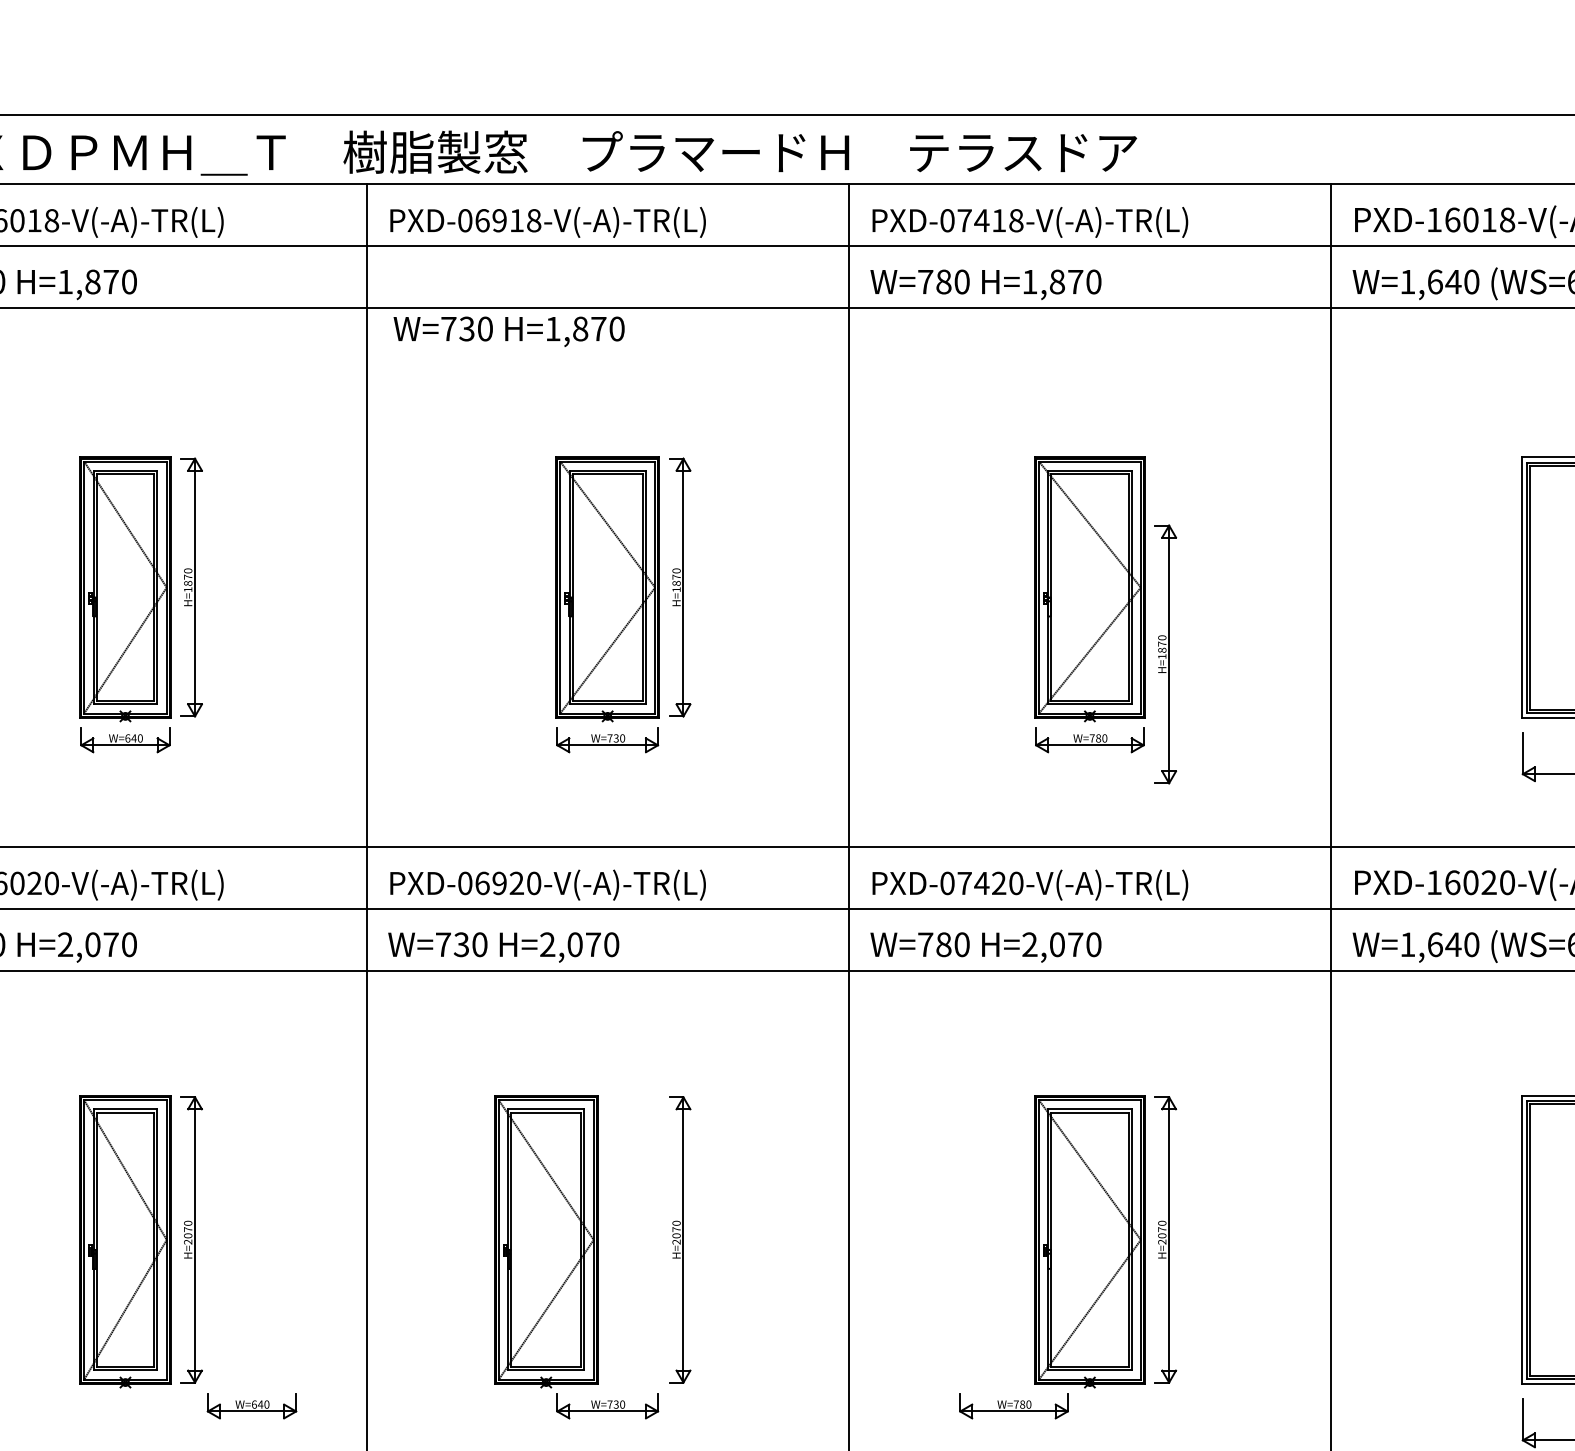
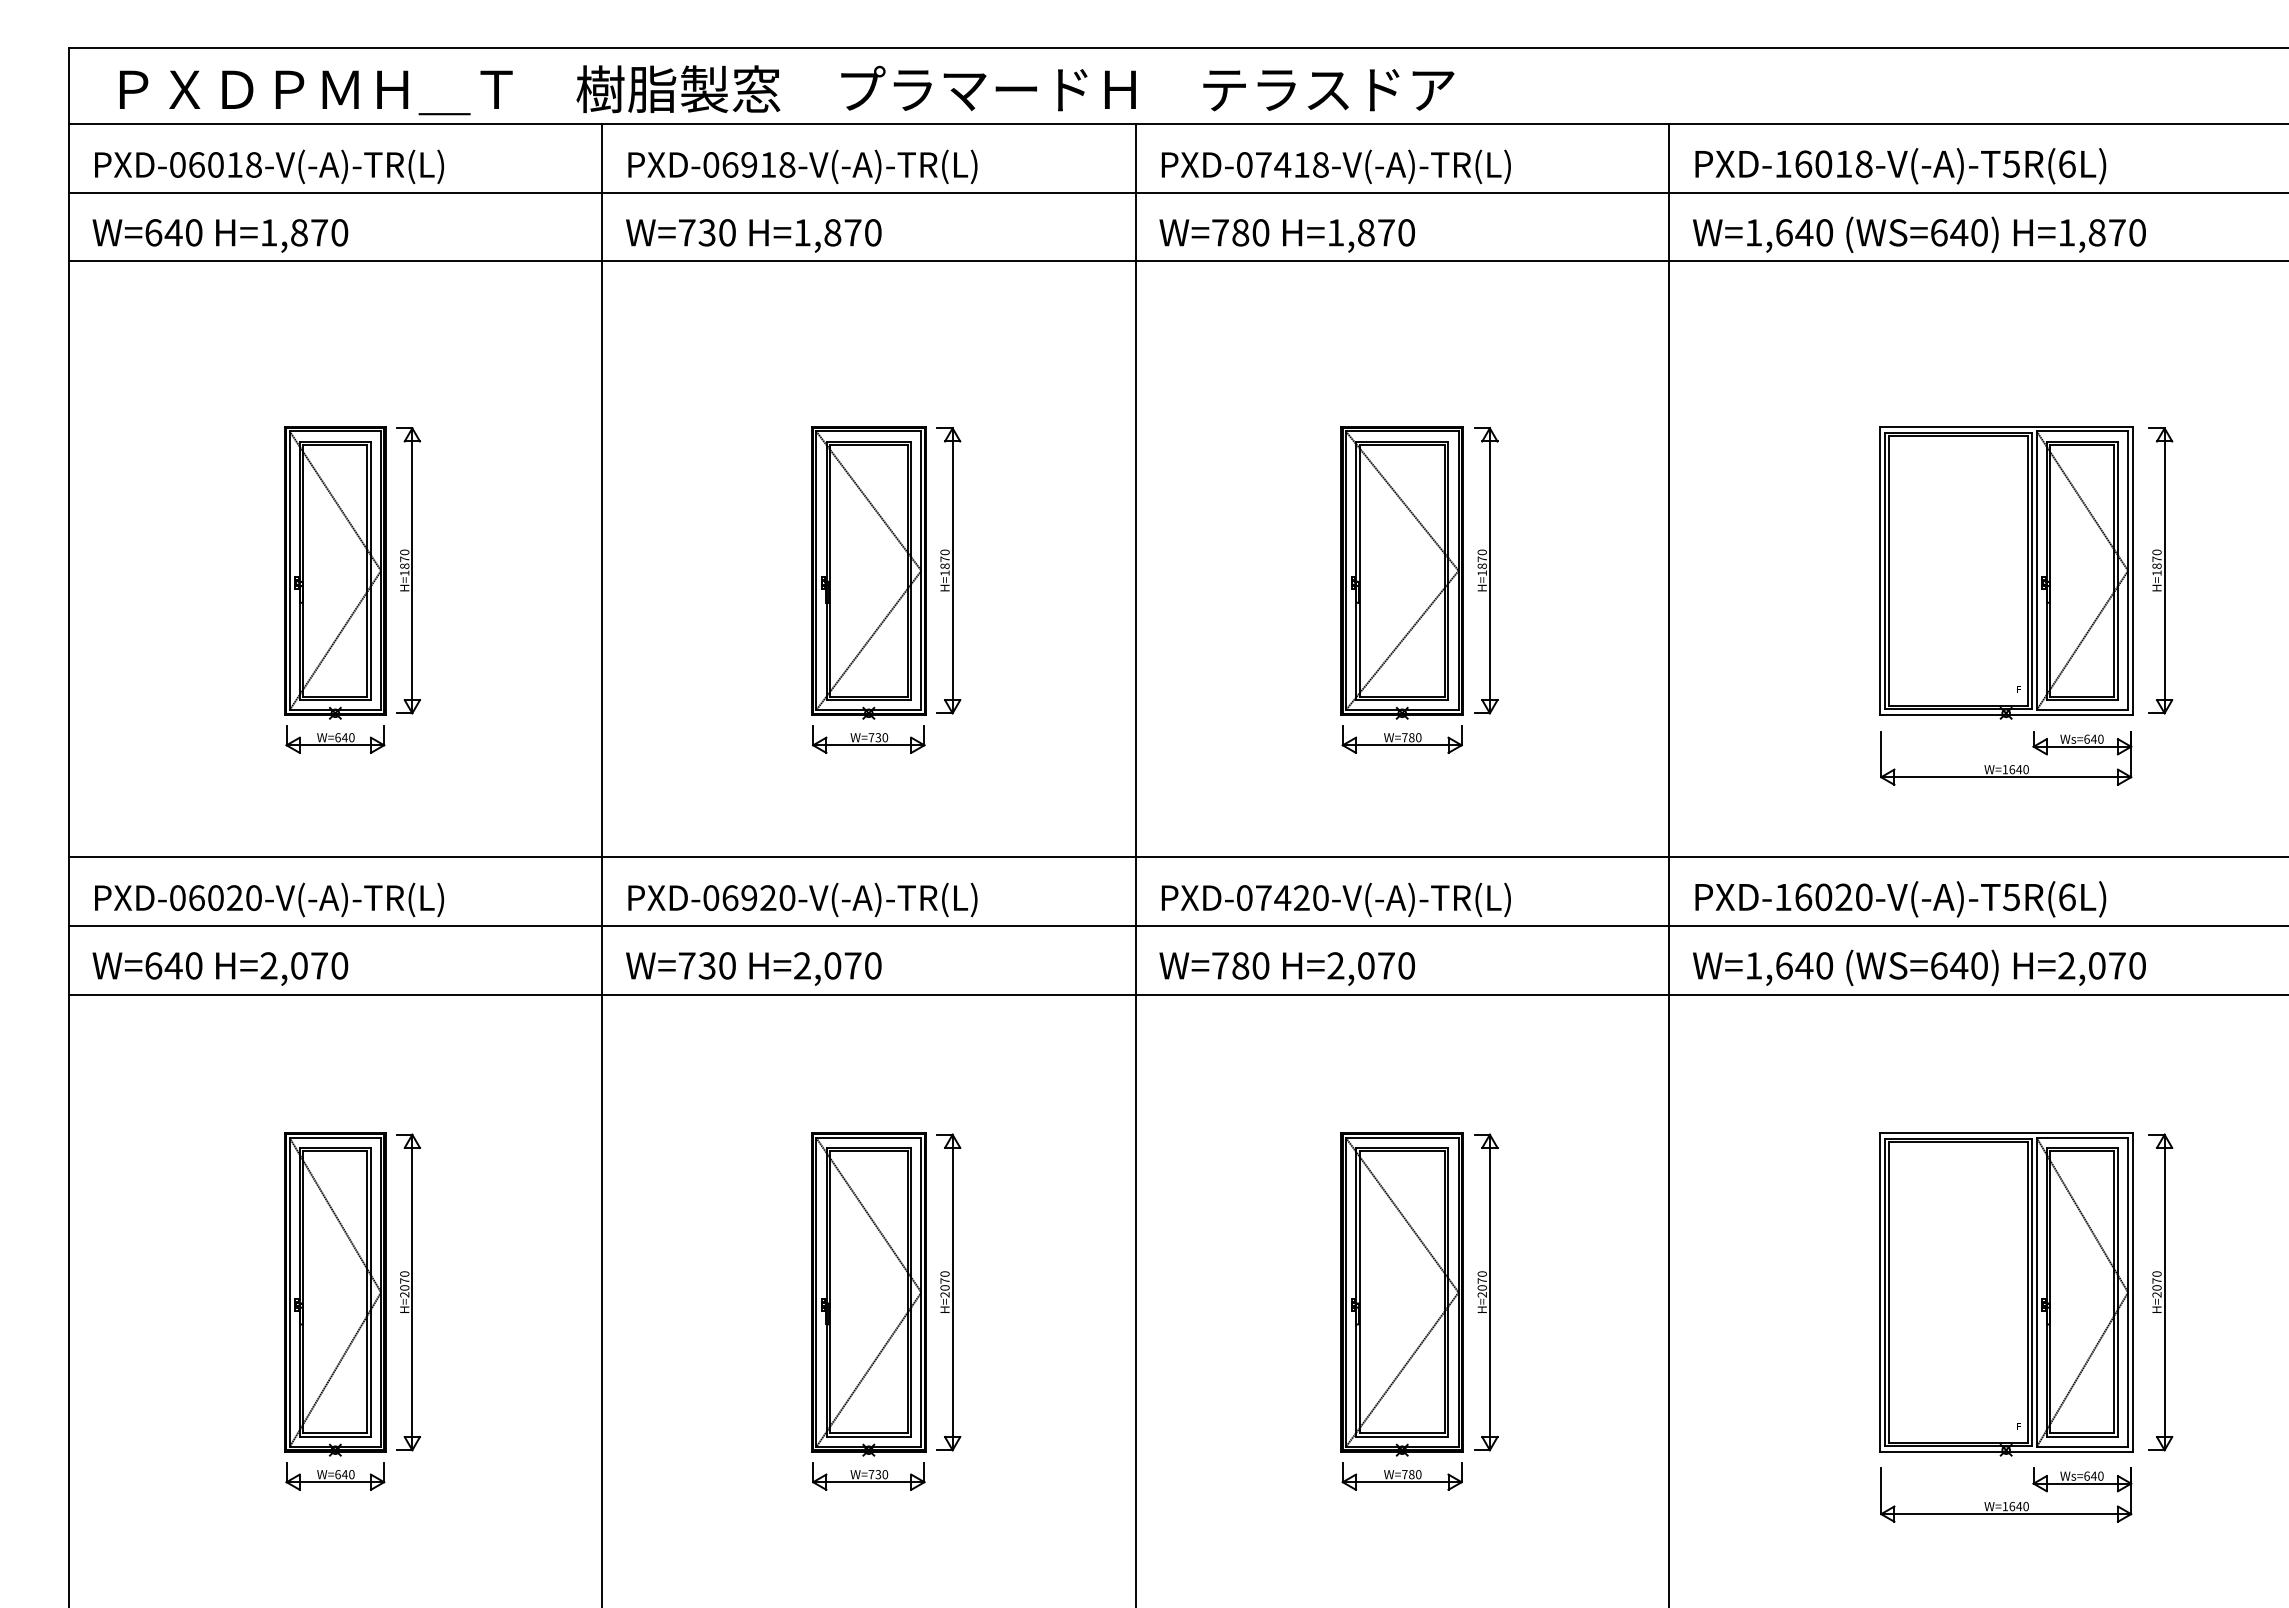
text: (508, 331) -> (753, 235), moved
part: (1166, 654) -> (1486, 570), moved
part: (545, 1241) -> (868, 1294), moved
part: (252, 1406) -> (335, 1476), moved
part: (1013, 1406) -> (1401, 1476), moved

